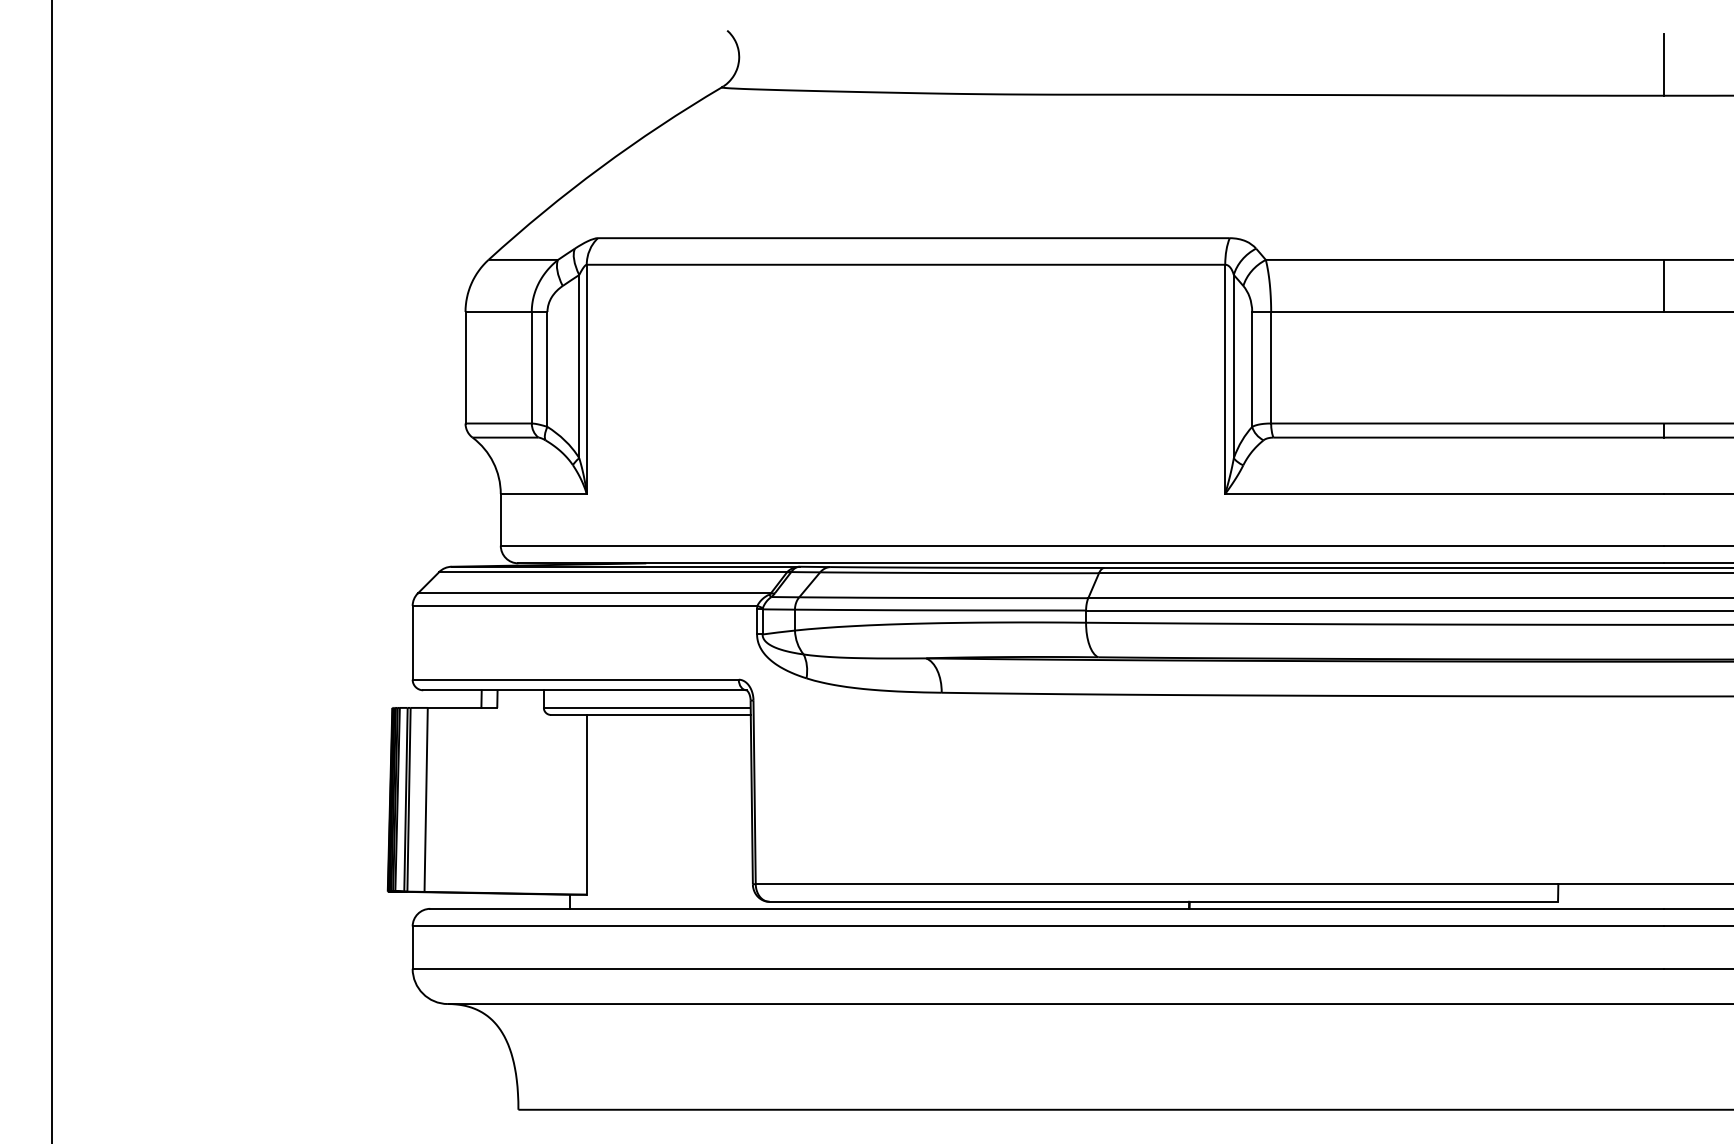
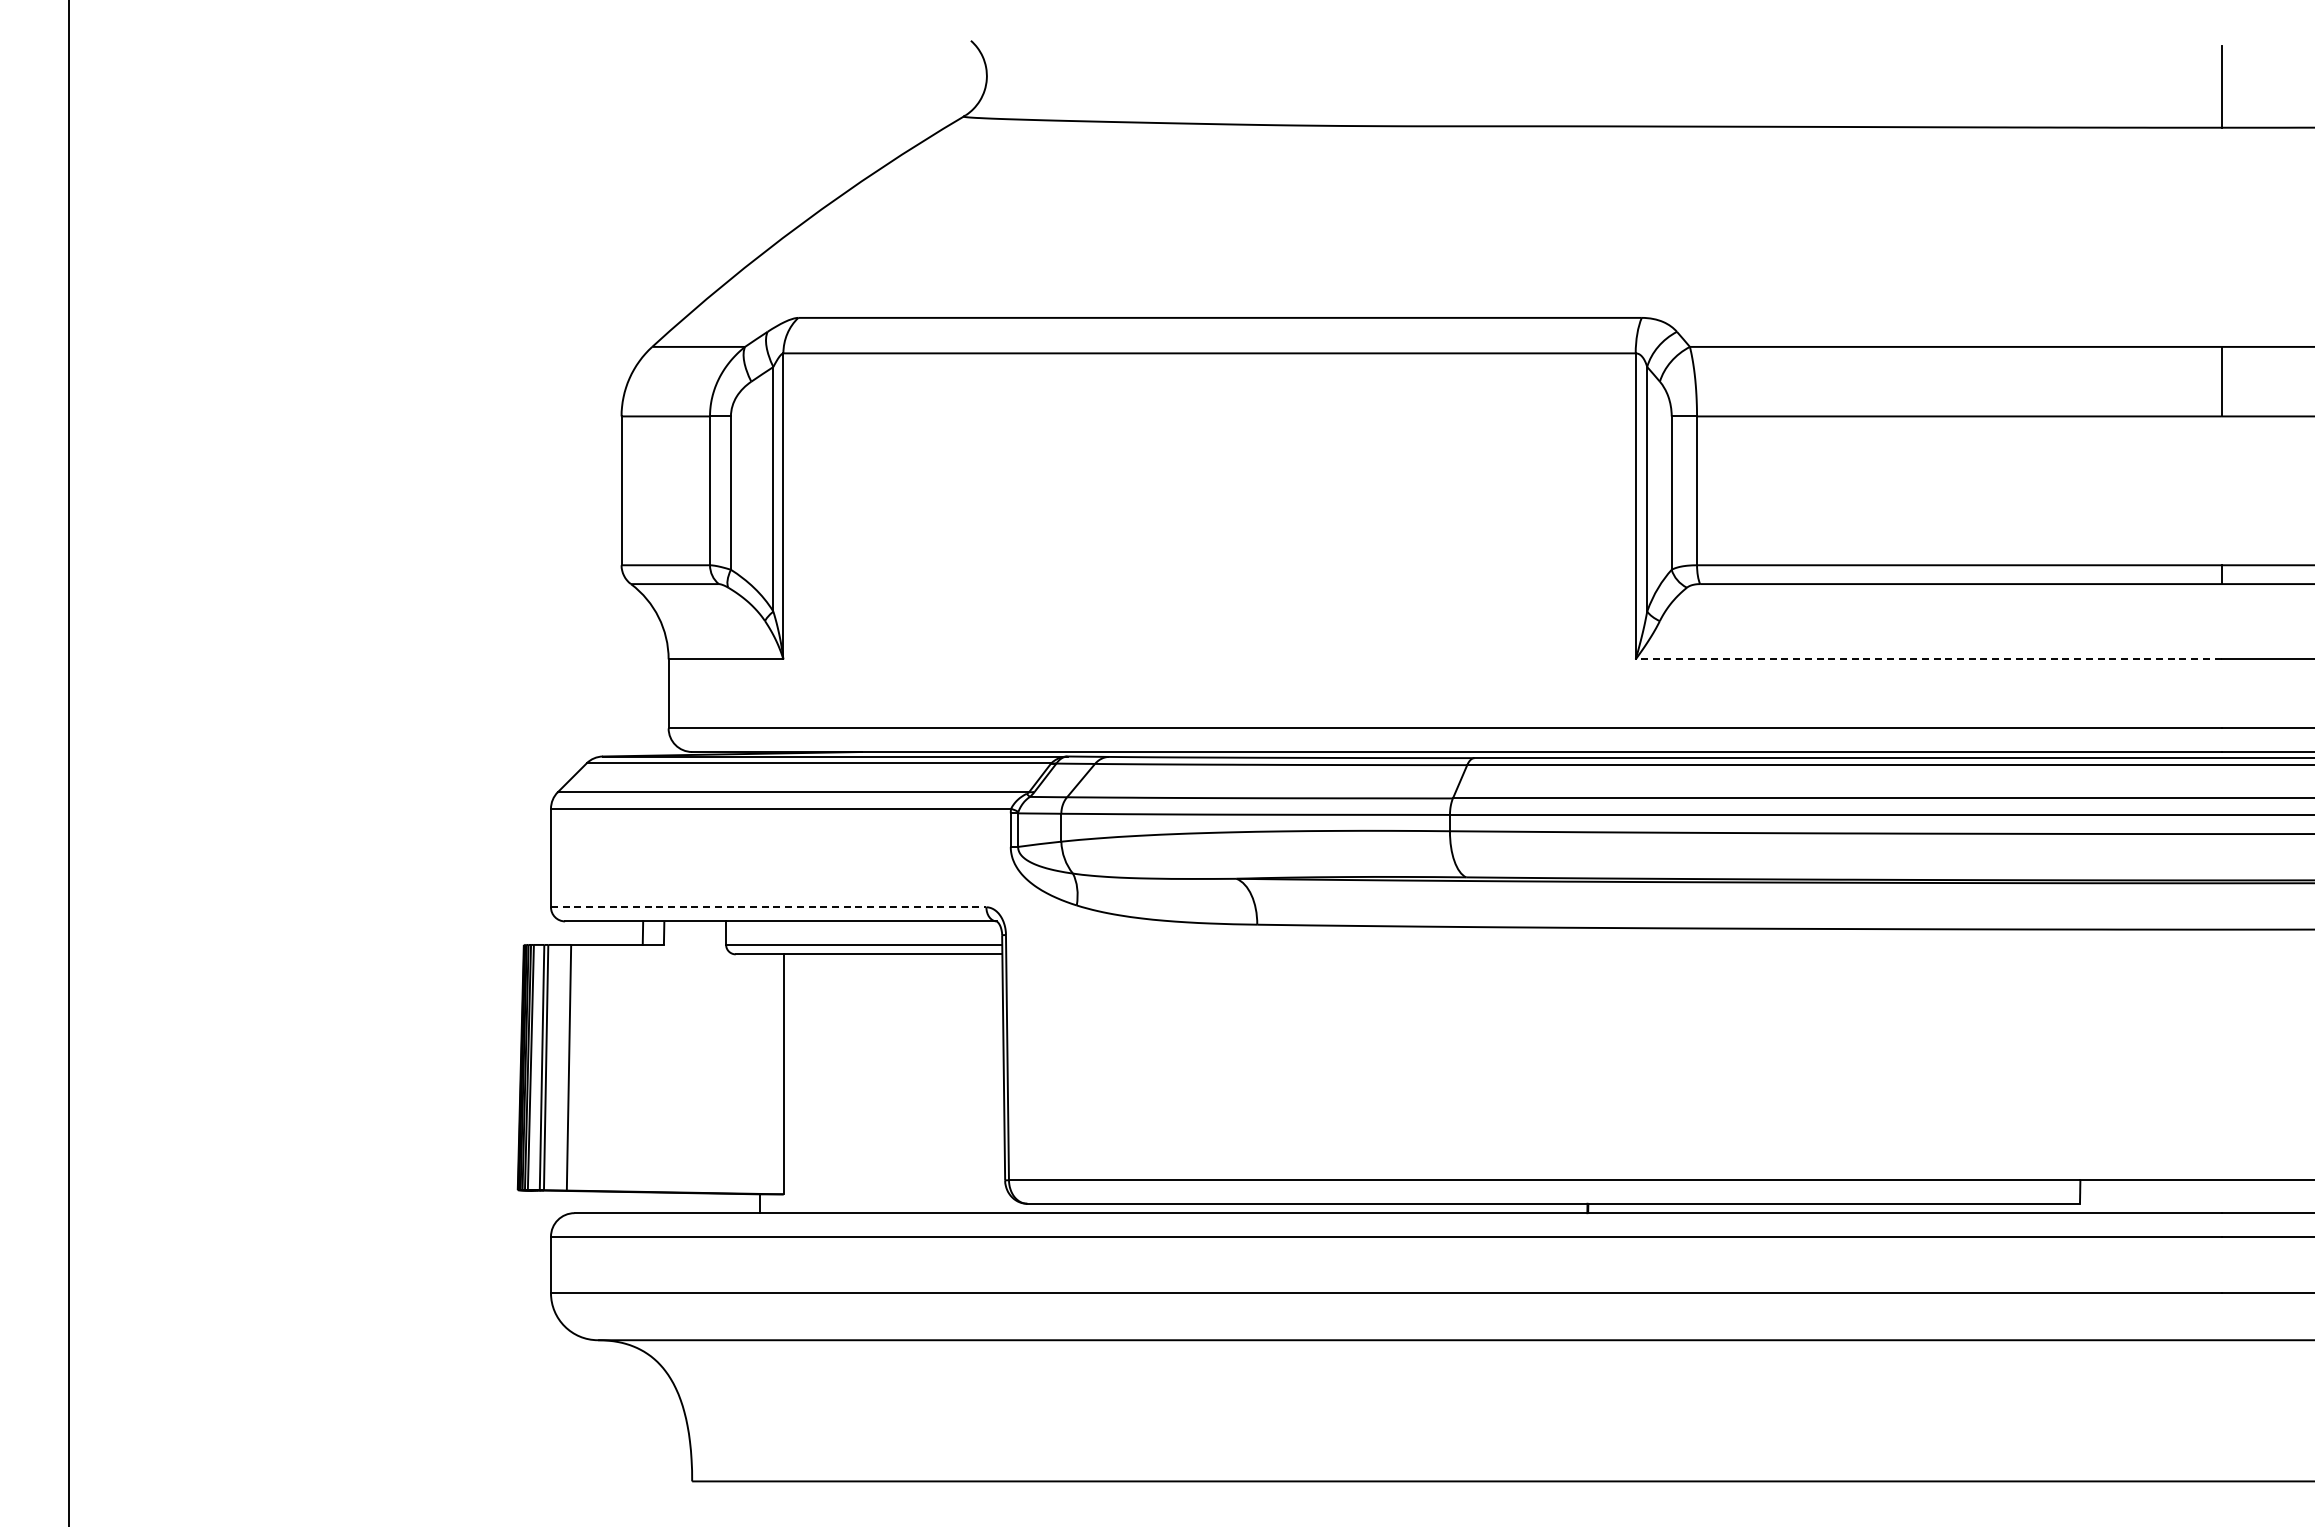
line: (1444, 494) -> (1928, 659), solid -> dashed
line: (575, 679) -> (768, 907), solid -> dashed

